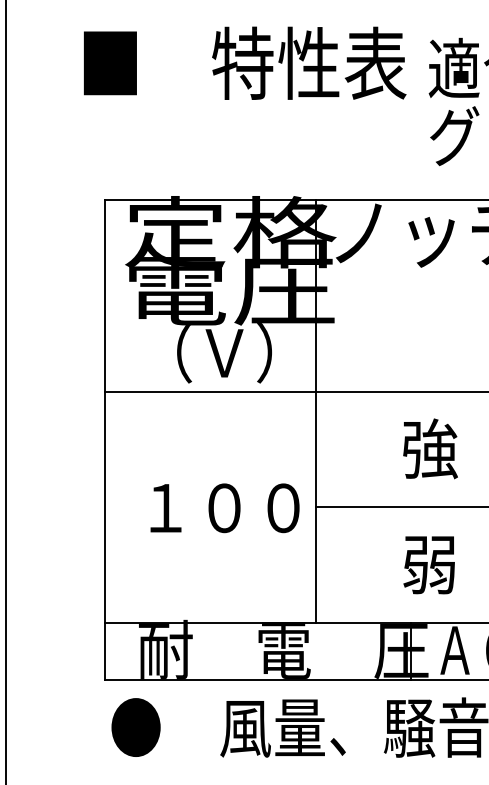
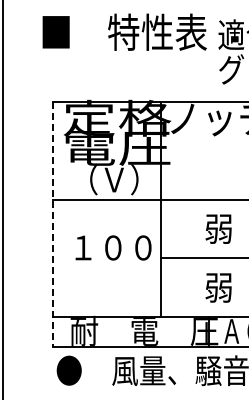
line: (105, 440) -> (53, 224), solid -> dashed
text: (430, 448) -> (219, 228), 強 -> 弱
text: (224, 507) -> (113, 247), moved

